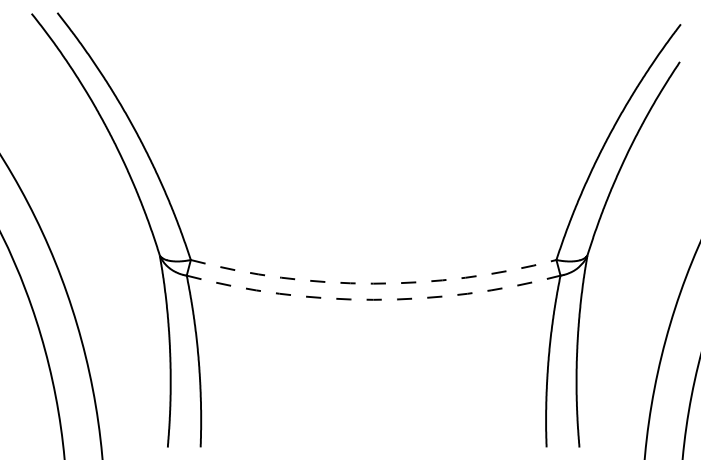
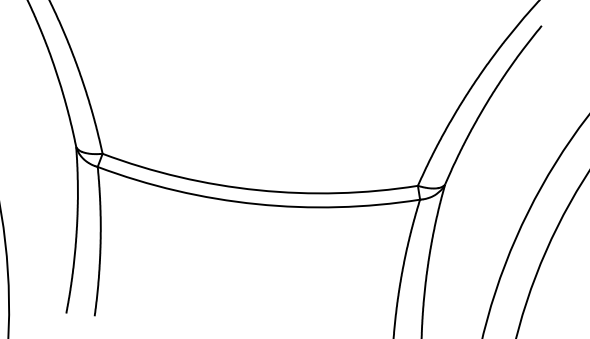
arc: (373, 283) -> (258, 190), dashed -> solid
arc: (373, 299) -> (256, 203), dashed -> solid

